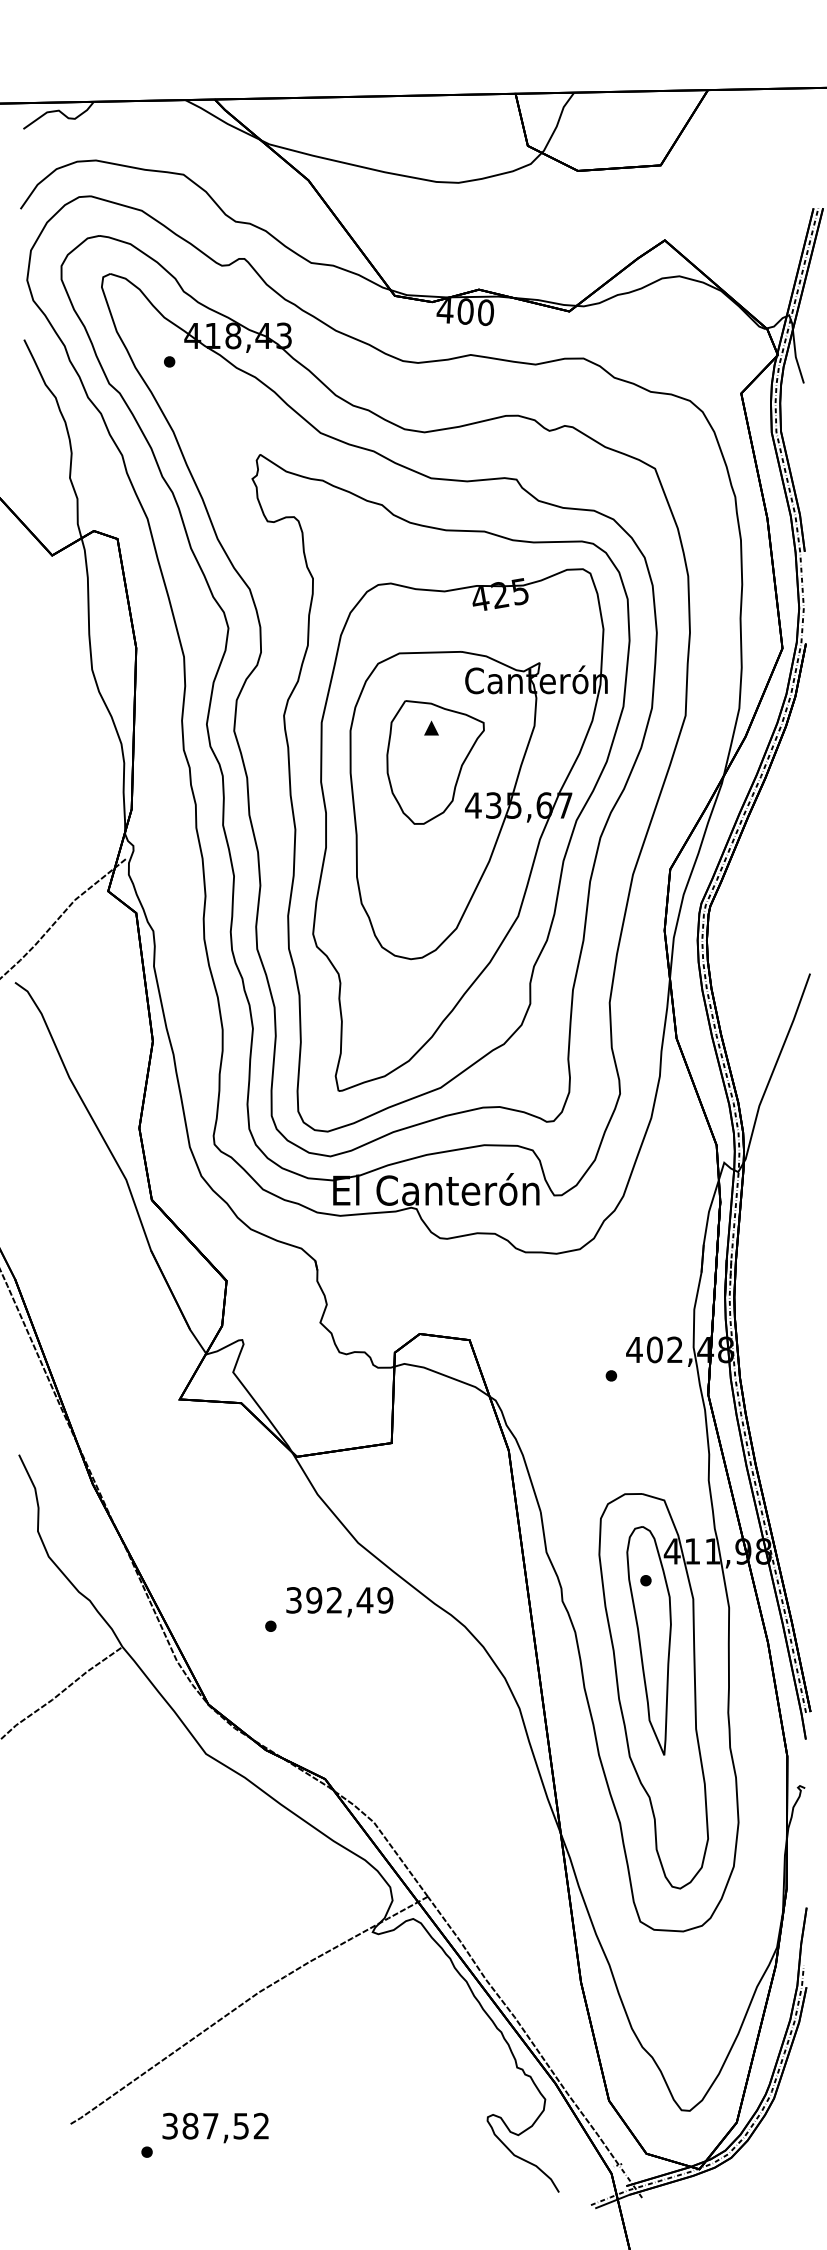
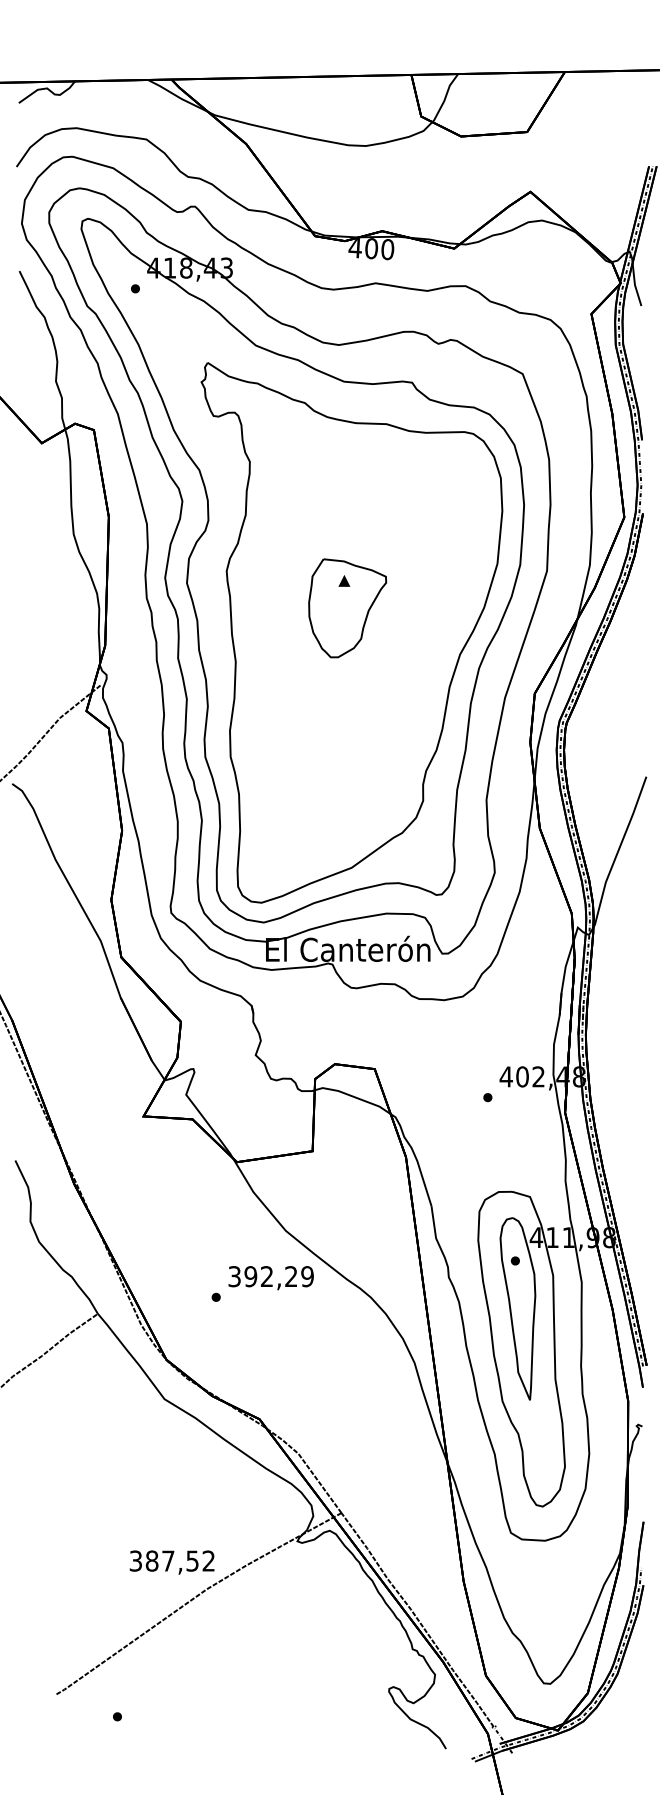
part: (459, 830) -> (366, 662), removed
text: (365, 1600) -> (291, 1276), 392,49 -> 392,29
text: (214, 2127) -> (171, 1562), moved

